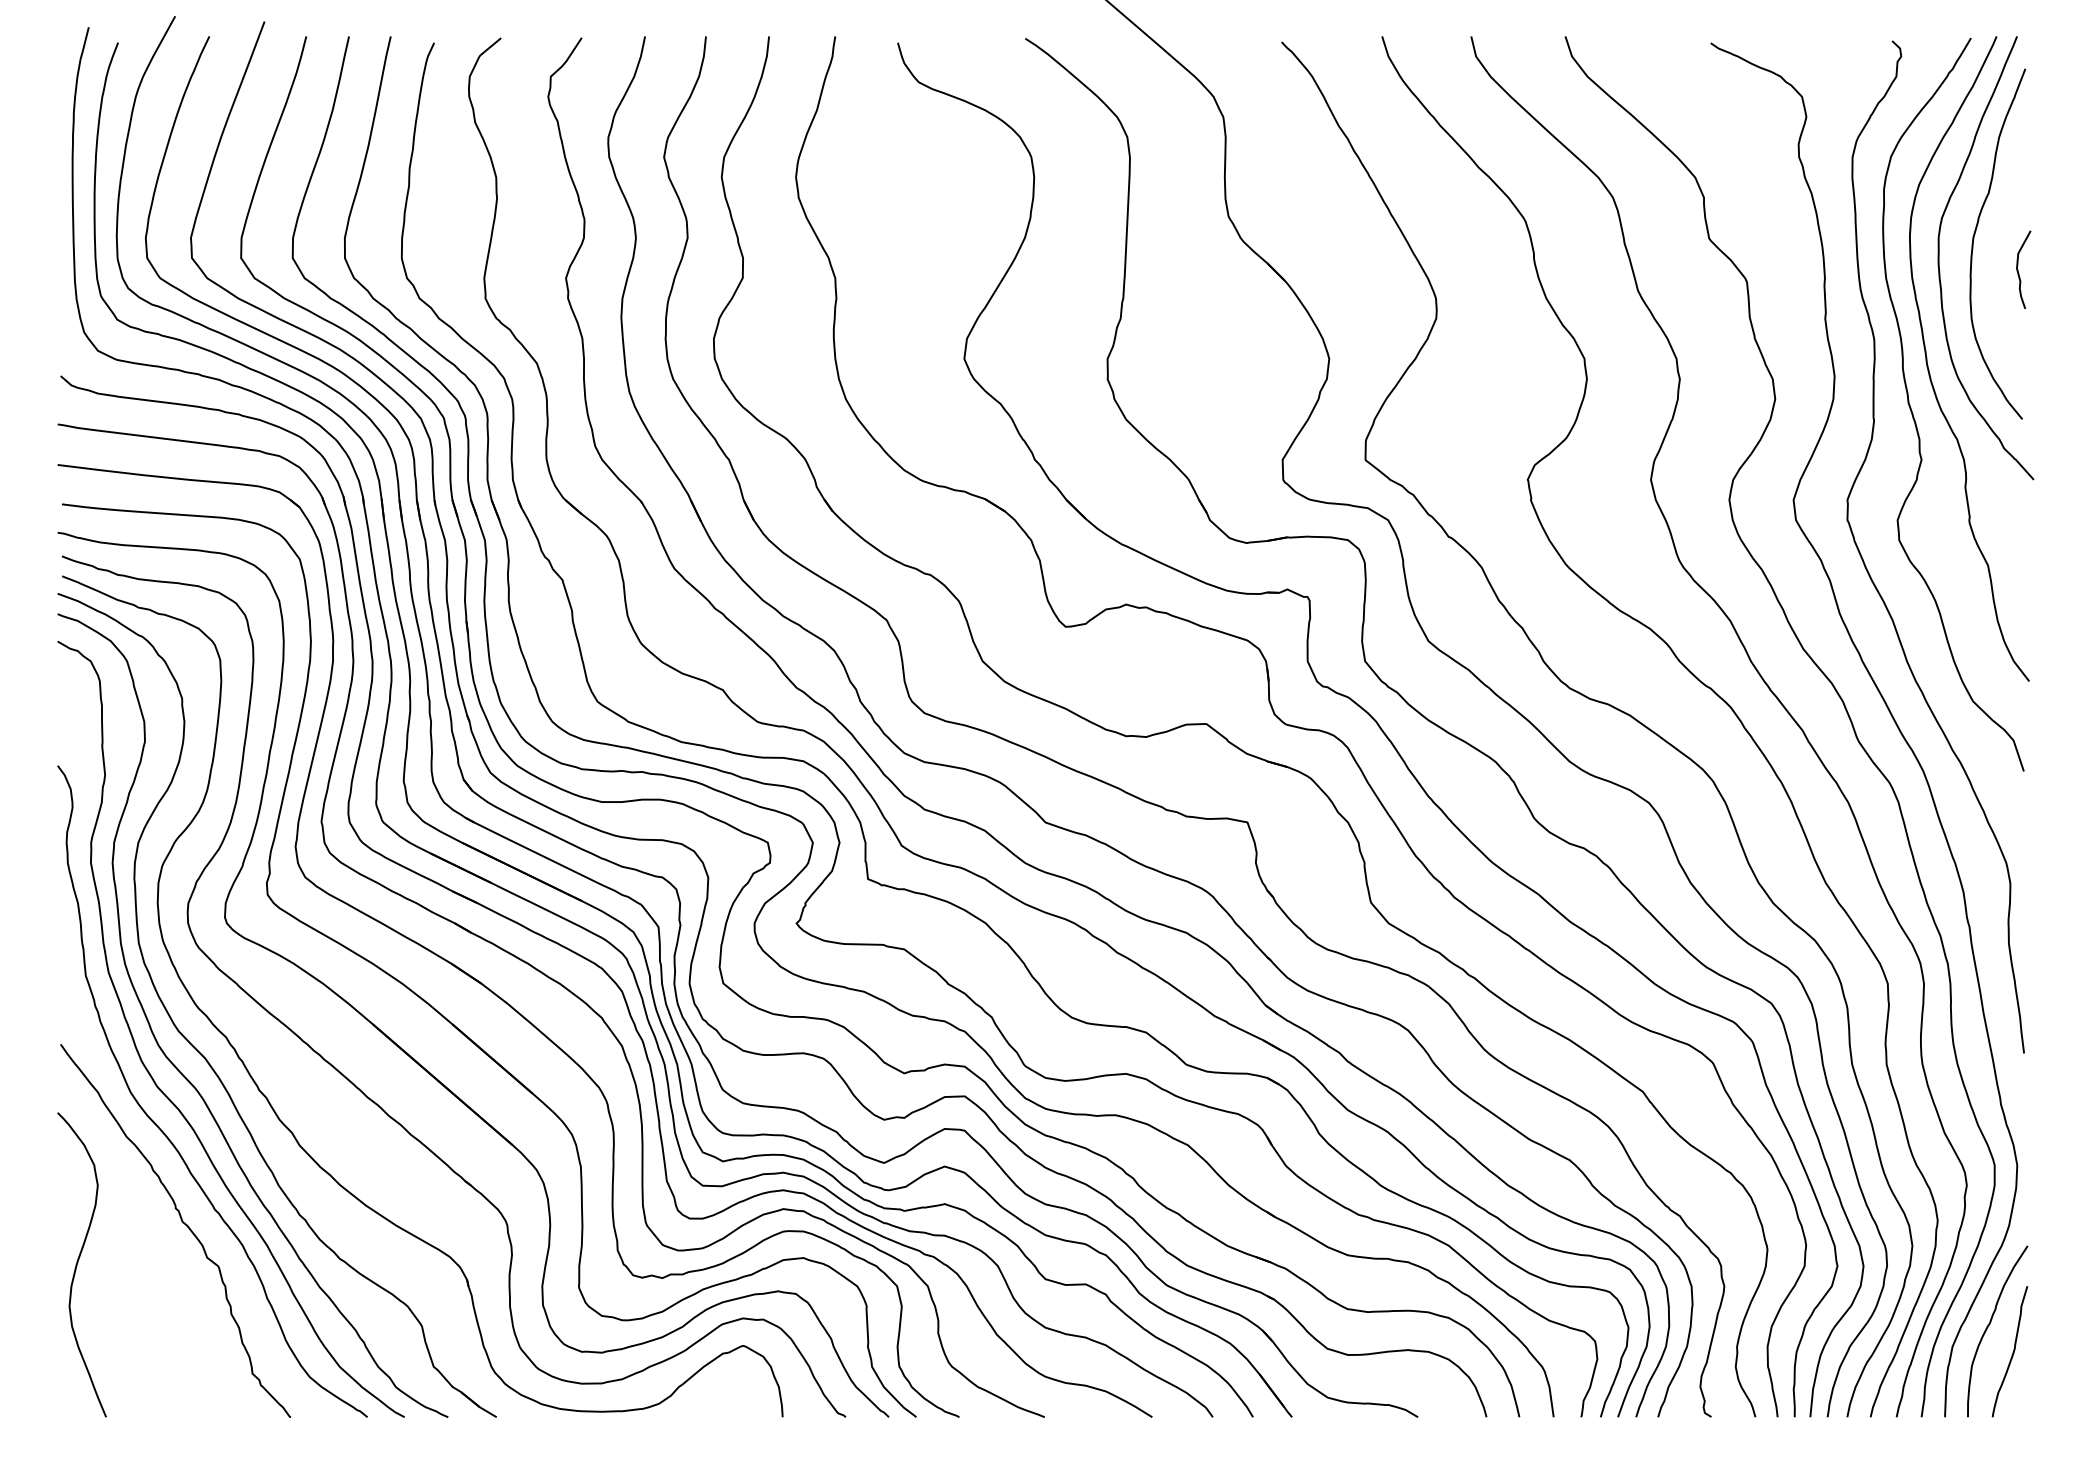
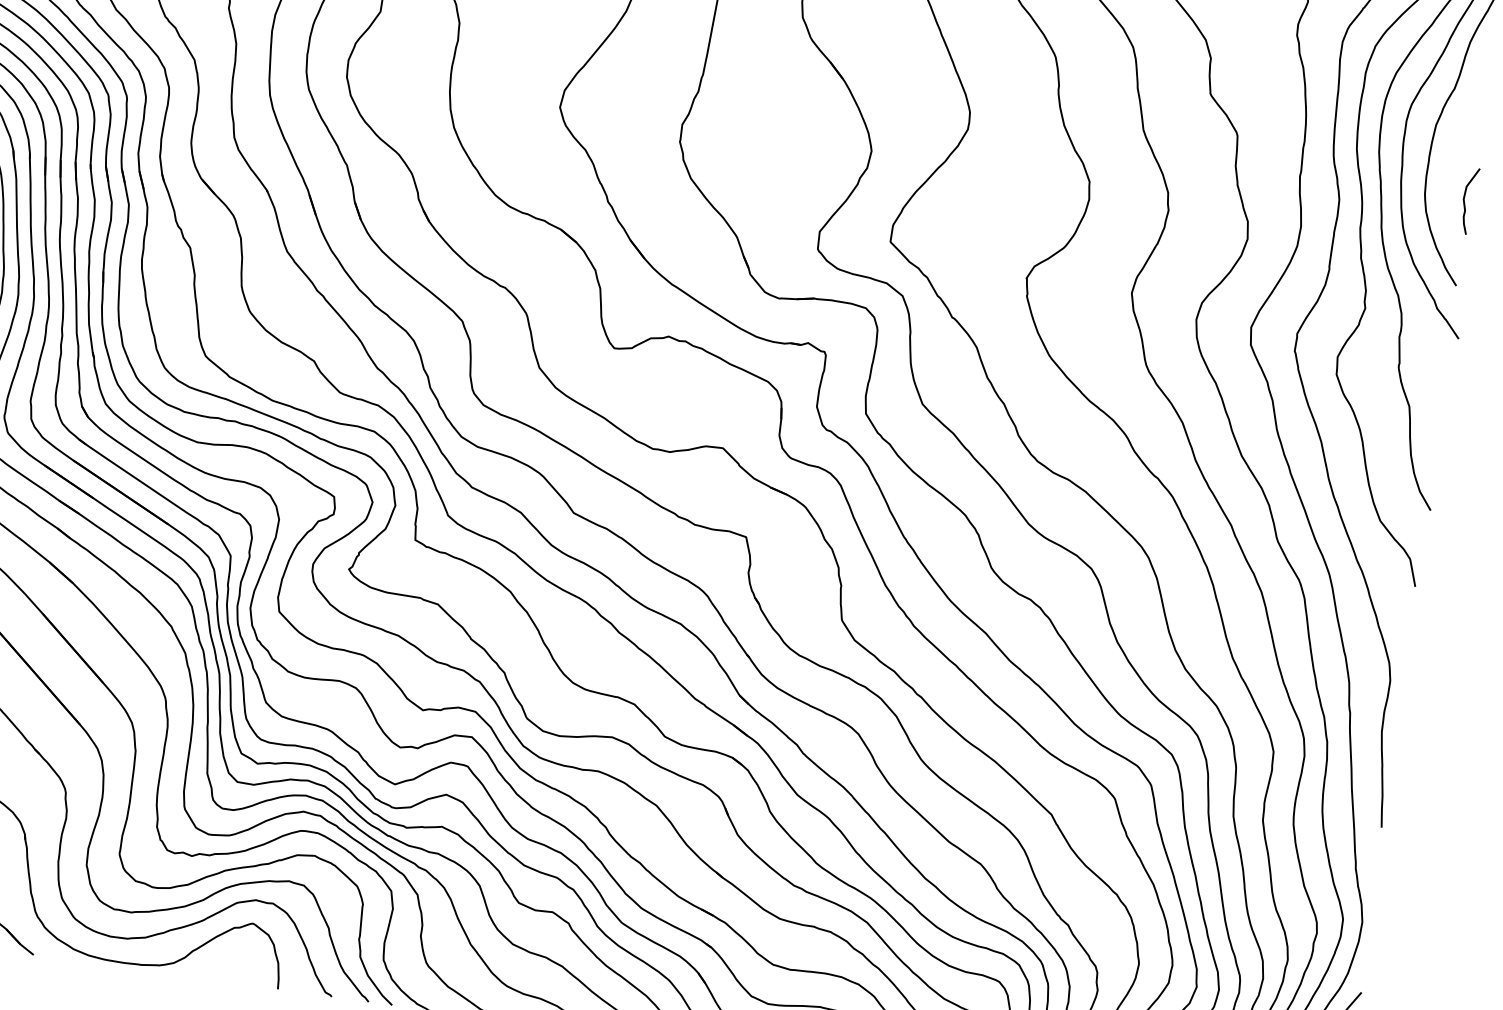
curve: (2018, 269) -> (1464, 200), moved

